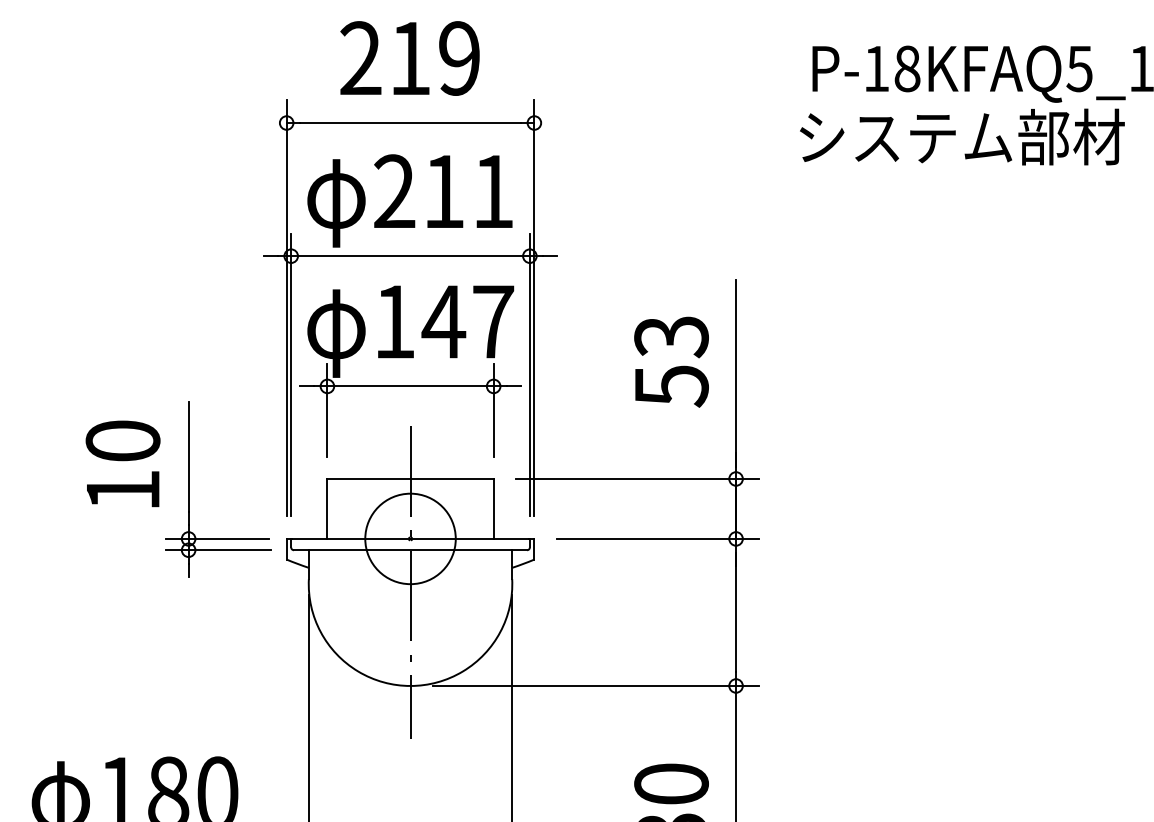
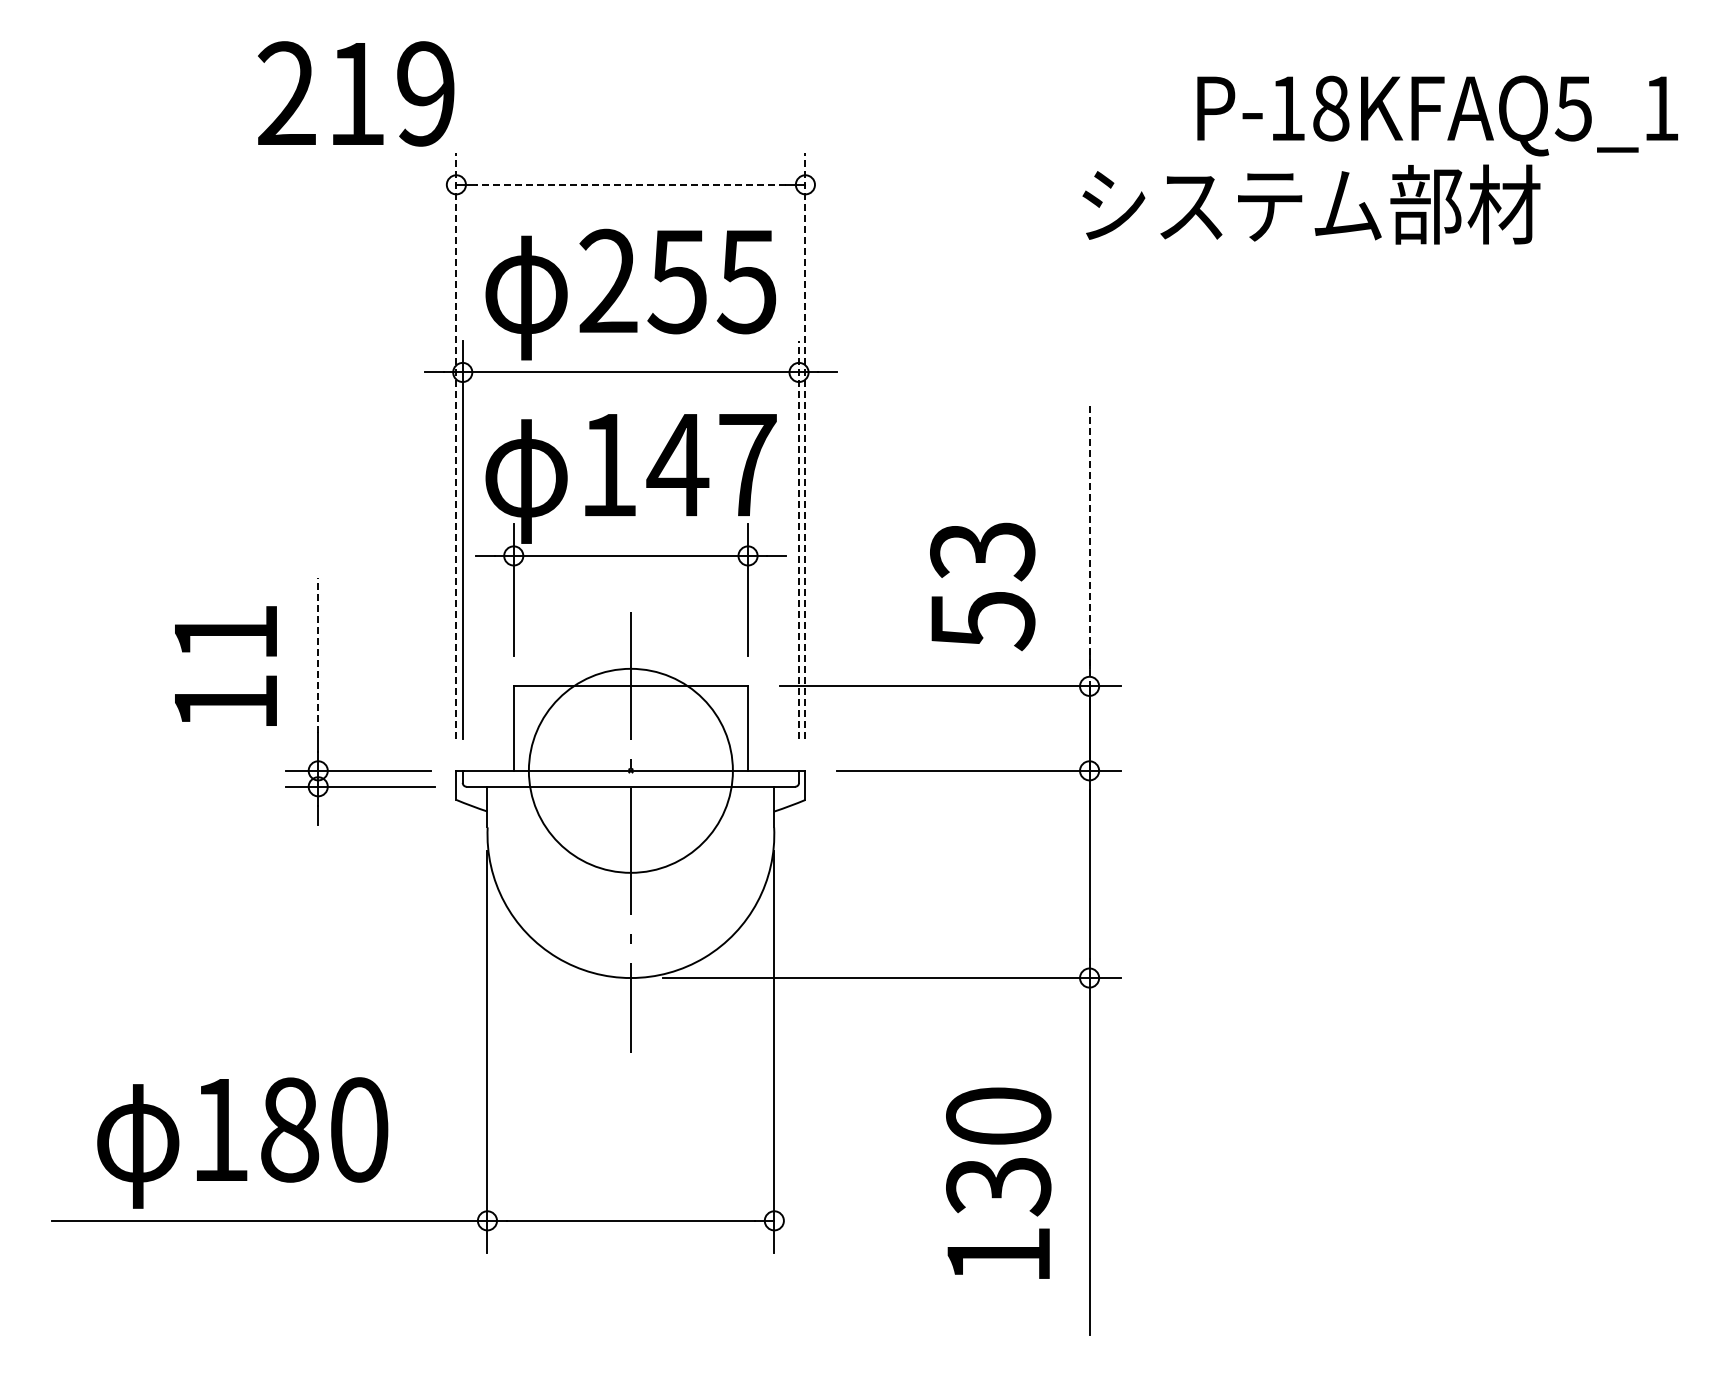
text: (410, 58) -> (356, 93), moved
line: (410, 122) -> (630, 184), solid -> dashed
text: (962, 136) -> (1311, 204), moved
text: (467, 192) -> (711, 282), 211 -> 255
line: (286, 308) -> (456, 445), solid -> dashed
line: (534, 308) -> (805, 445), solid -> dashed
text: (671, 361) -> (982, 586), moved
line: (530, 374) -> (799, 539), solid -> dashed
line: (736, 379) -> (1089, 546), solid -> dashed
text: (122, 440) -> (225, 632), 10 -> 11
line: (188, 456) -> (318, 654), solid -> dashed
circle: (410, 538) -> (630, 770), size x1.6

